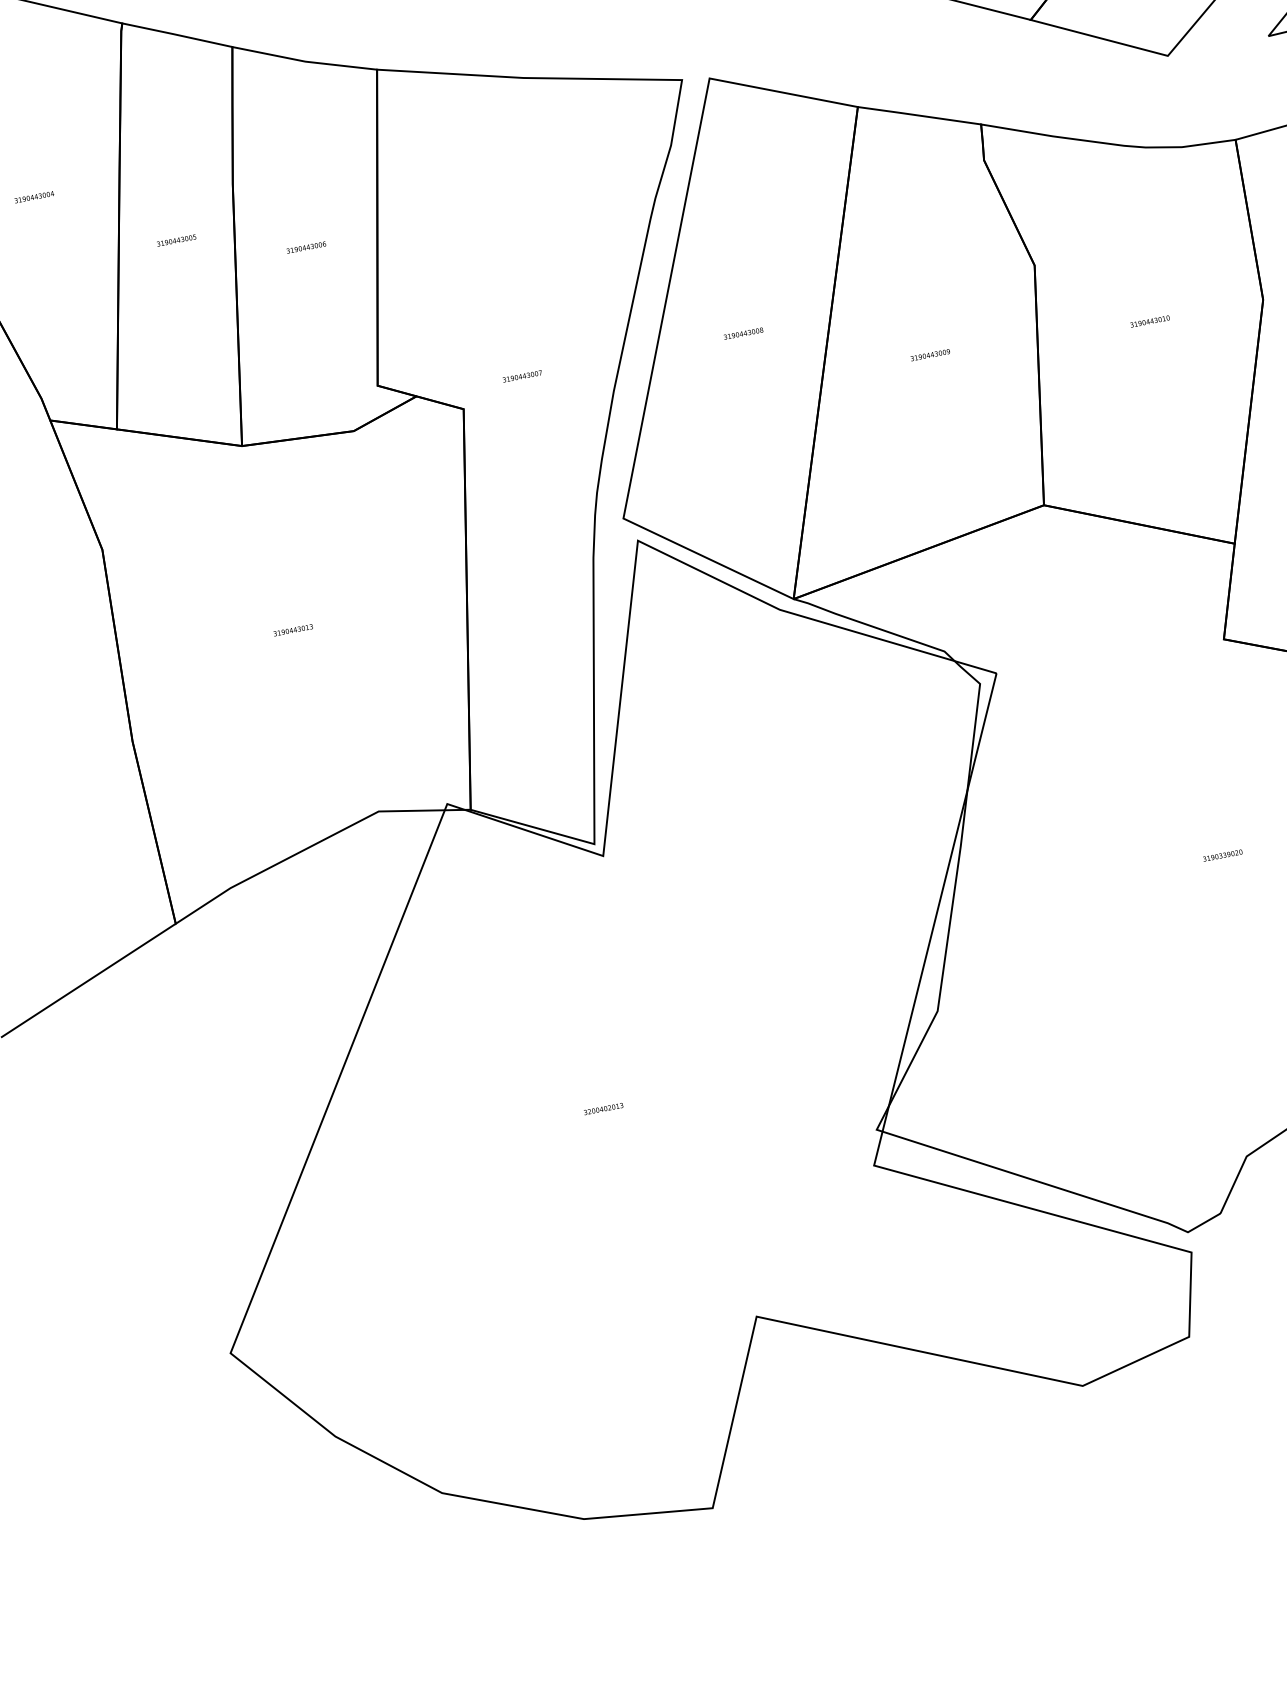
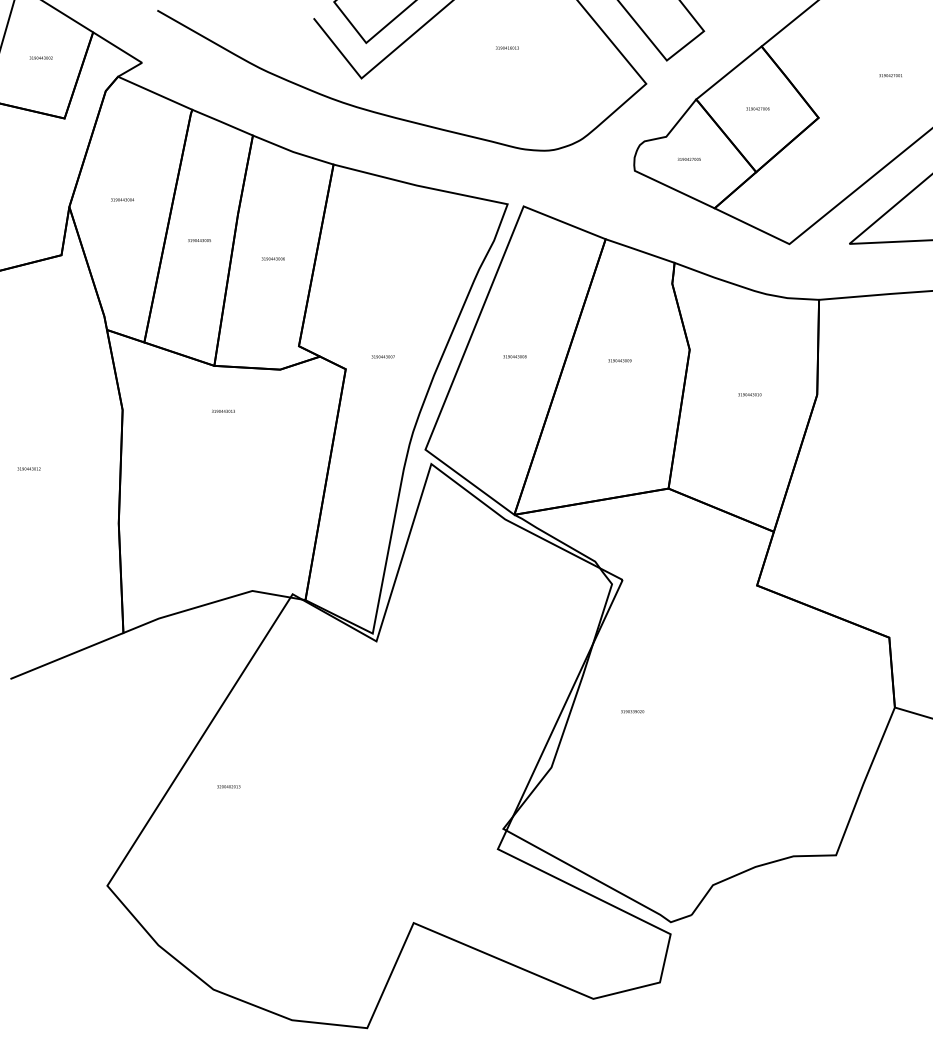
text: (929, 354) -> (619, 360), moved
text: (293, 628) -> (223, 410), moved
text: (1222, 855) -> (632, 711), moved
text: (603, 1108) -> (228, 786), moved

